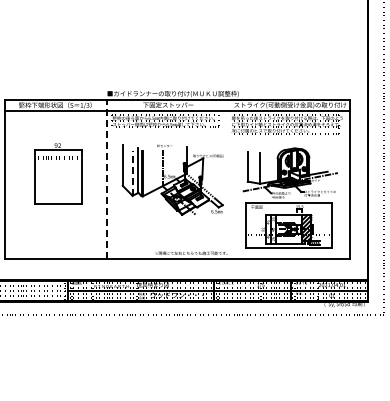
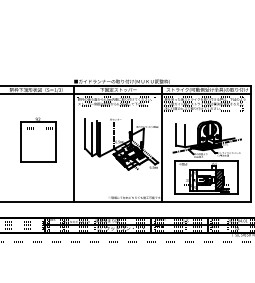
line: (132, 172) -> (92, 138), dashed -> solid
line: (228, 178) -> (162, 143), added
line: (106, 179) -> (73, 144), dashed -> solid

